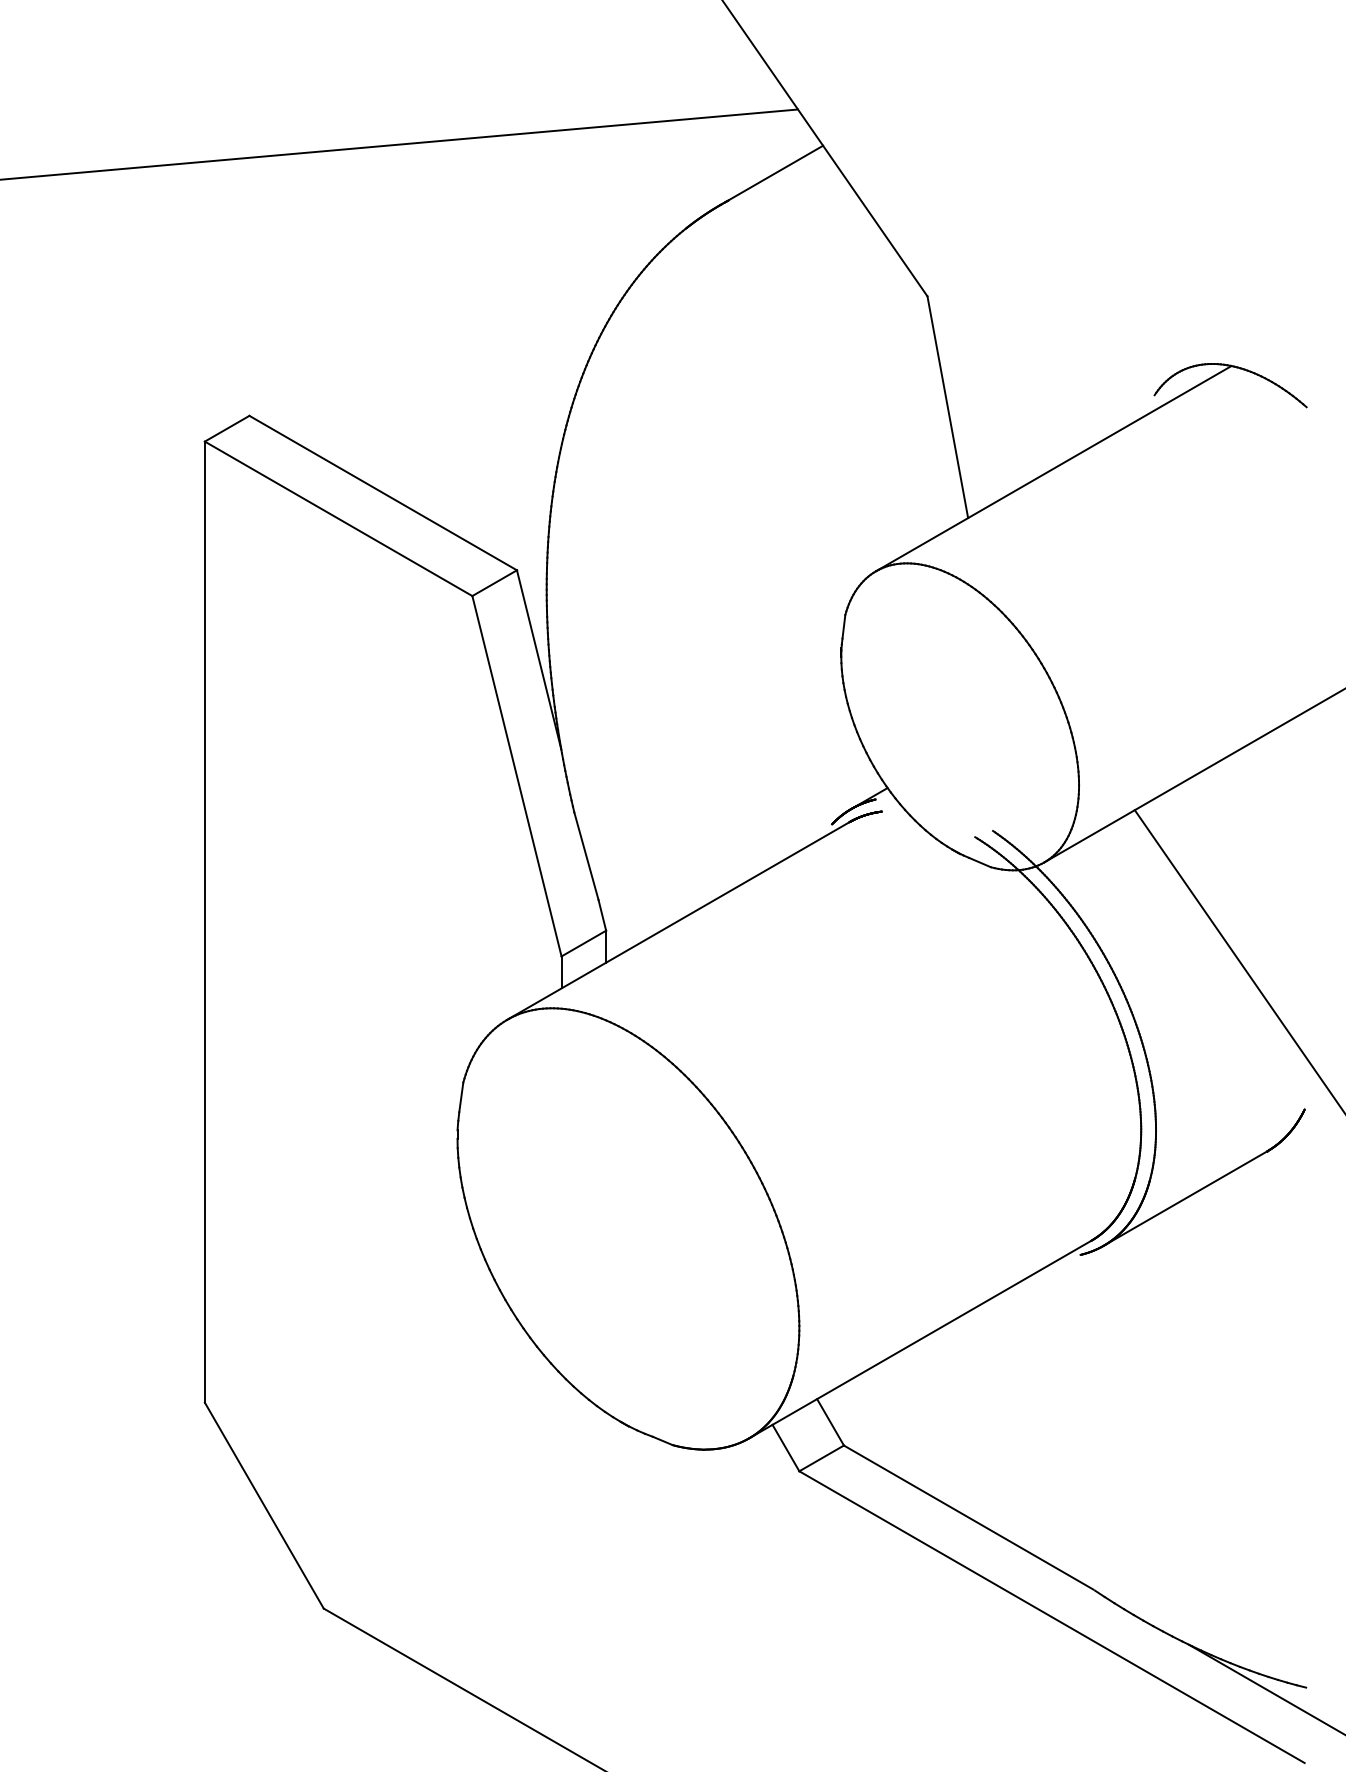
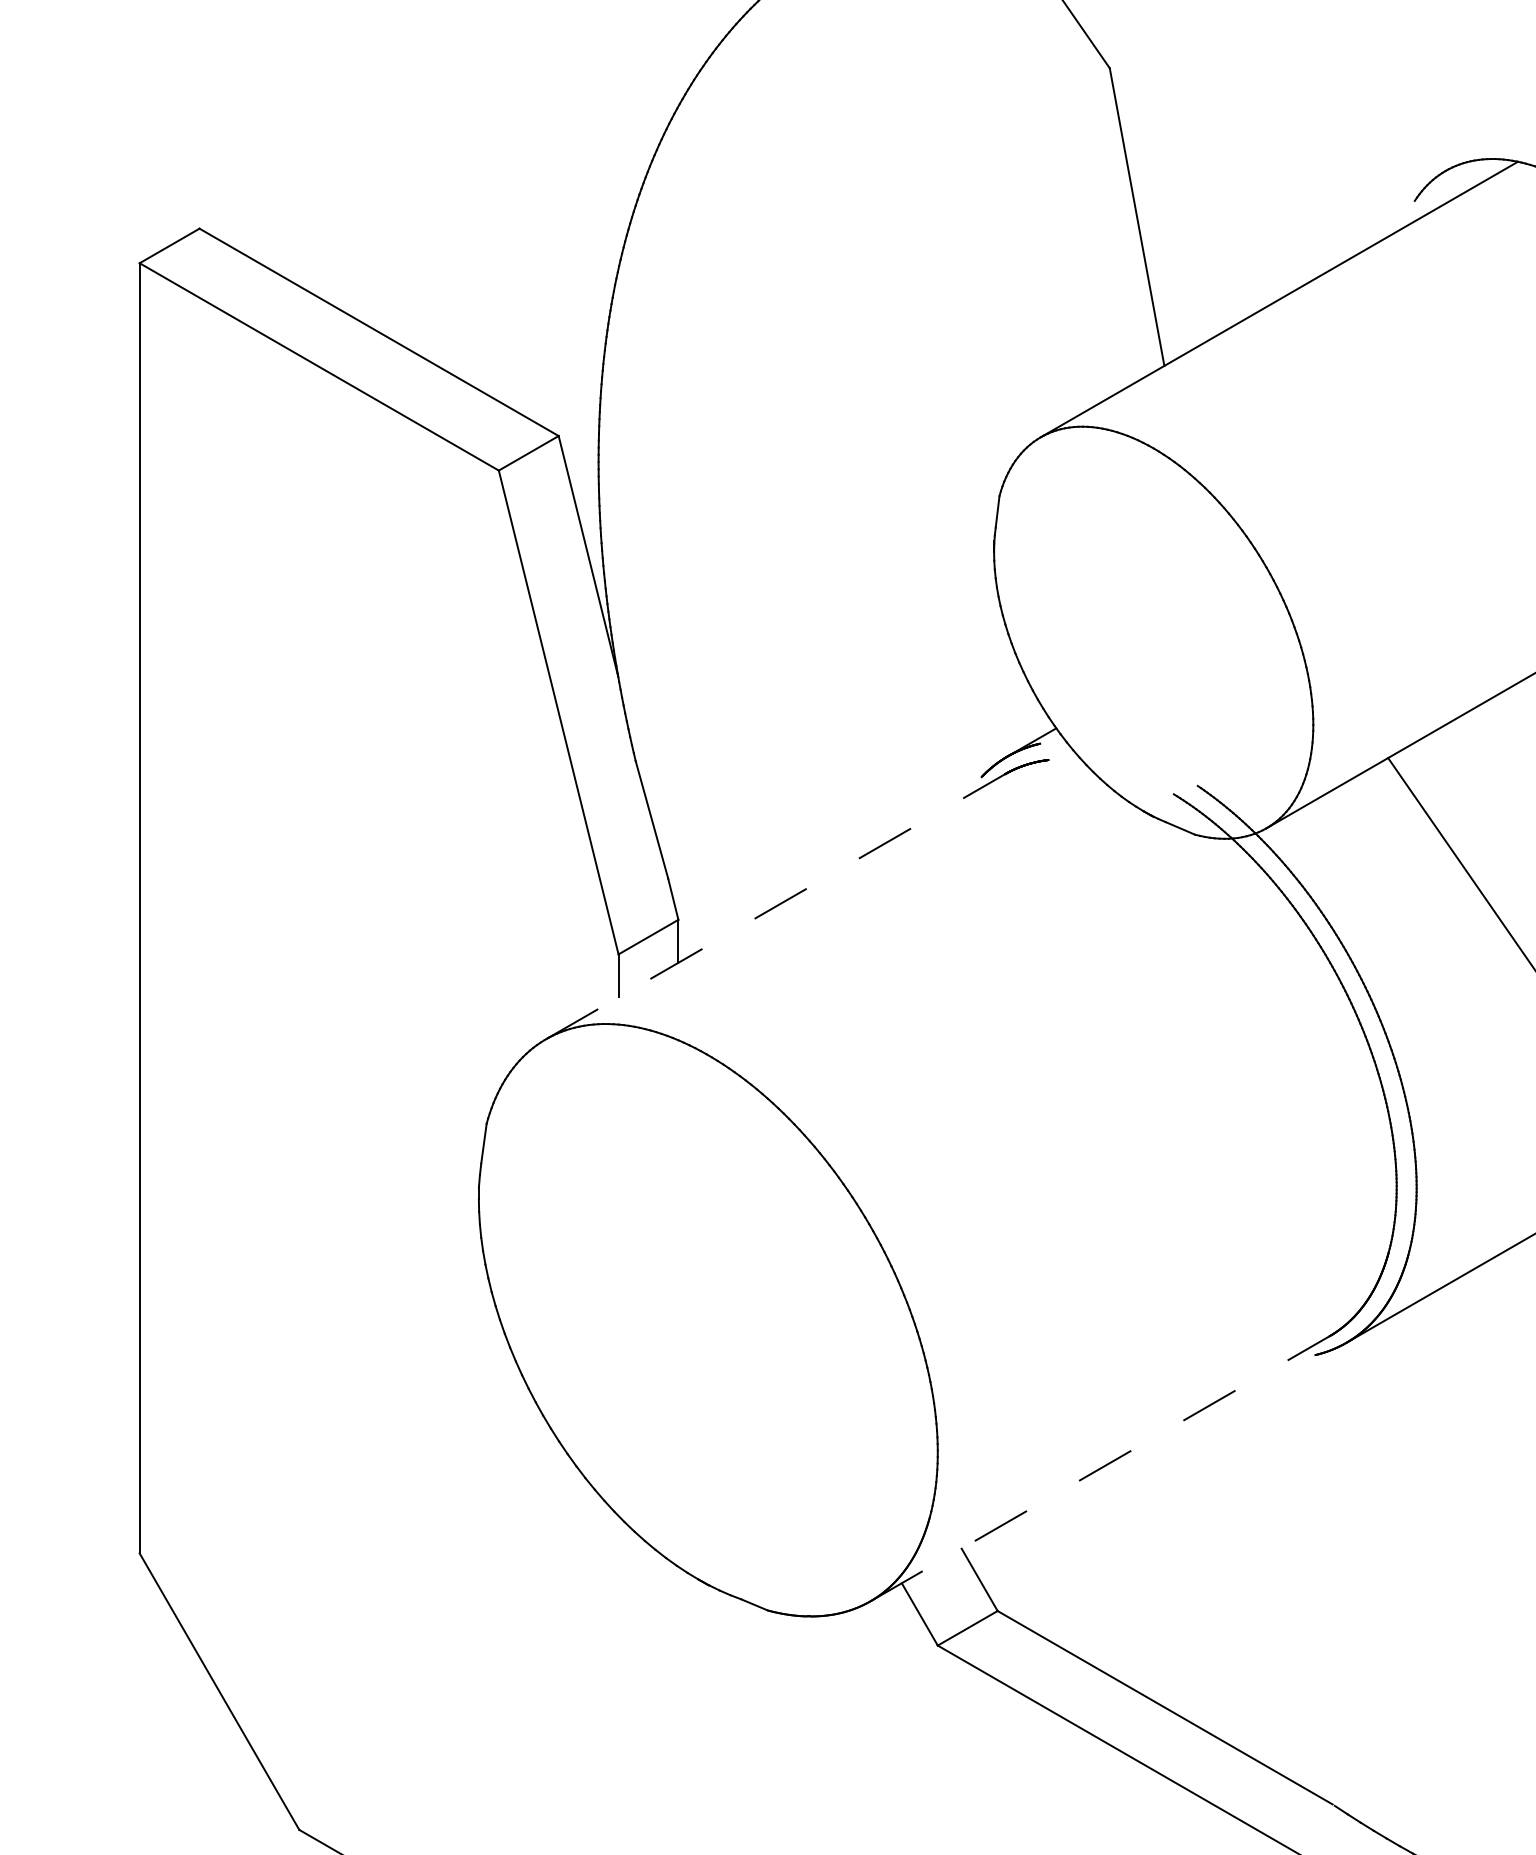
line: (678, 920) -> (775, 906), solid -> dashed
line: (920, 1339) -> (1100, 1468), solid -> dashed

